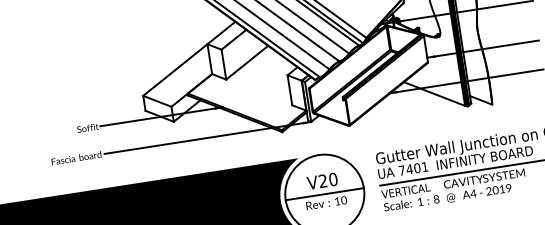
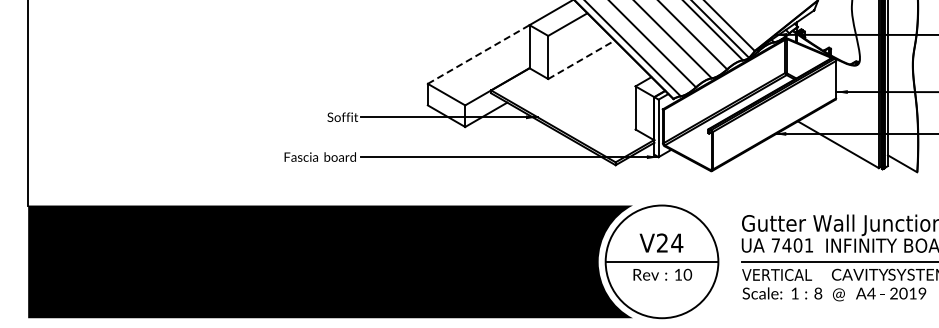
line: (247, 62) -> (581, 59), solid -> dashed
line: (175, 70) -> (478, 54), solid -> dashed
text: (333, 179) -> (677, 242), V20 -> V24

